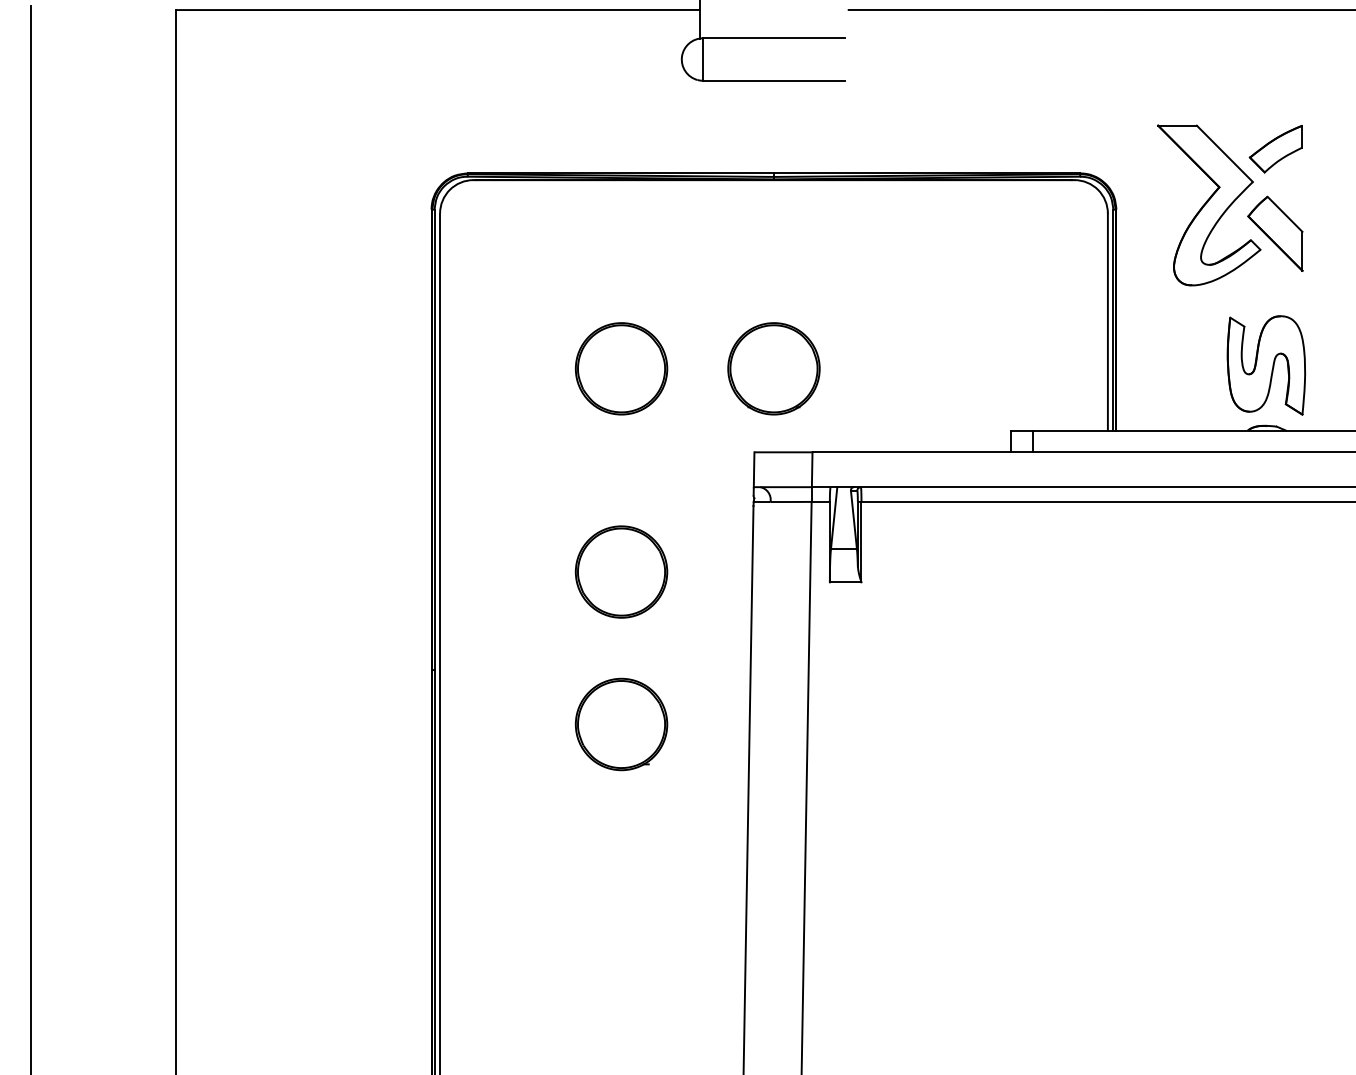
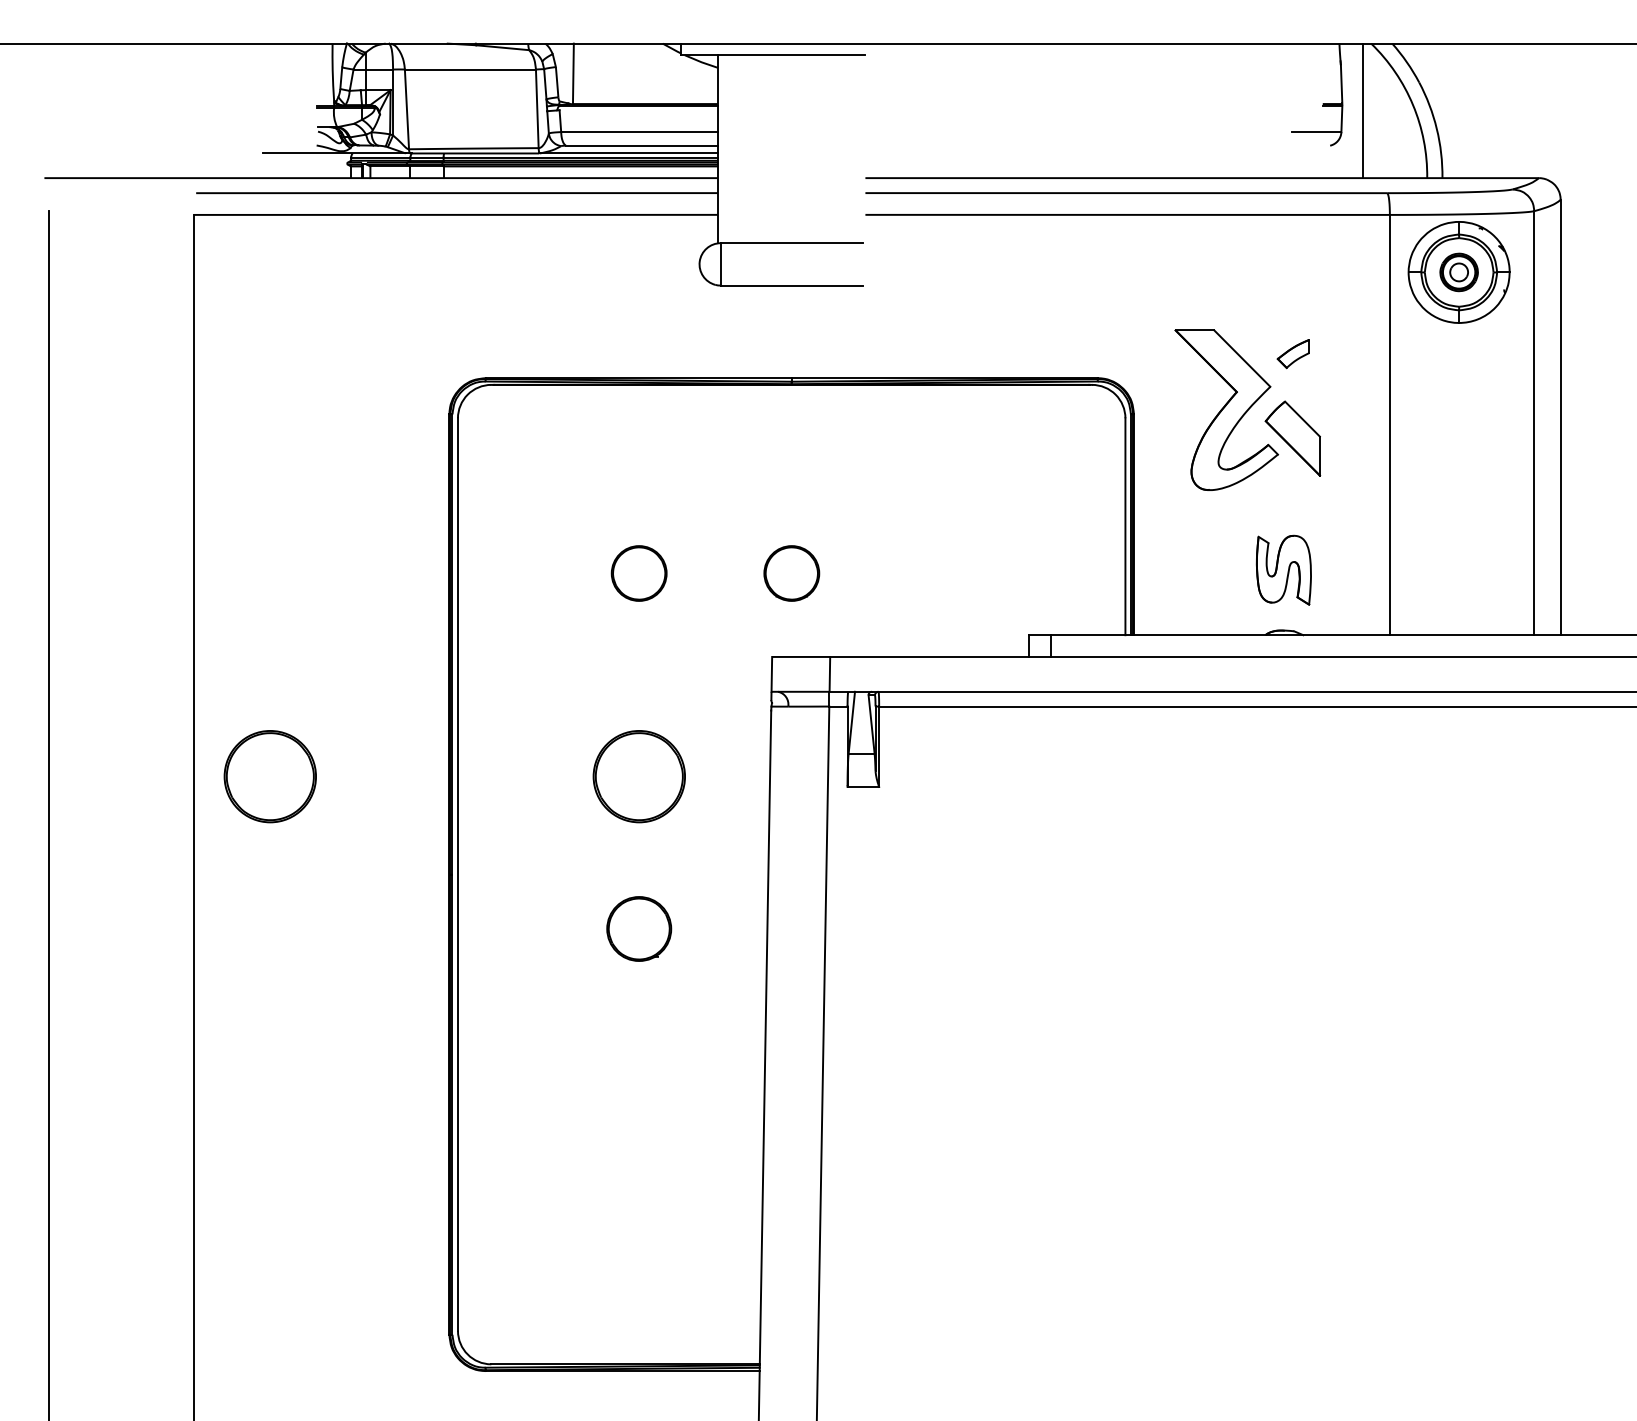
part: (1276, 148) -> (1293, 353), size x0.6
part: (1266, 365) -> (1283, 570), size x0.7
part: (620, 368) -> (638, 573), size x0.6
part: (773, 368) -> (791, 573), size x0.6
part: (251, 571) -> (269, 776), added
part: (620, 723) -> (638, 928), size x0.7

